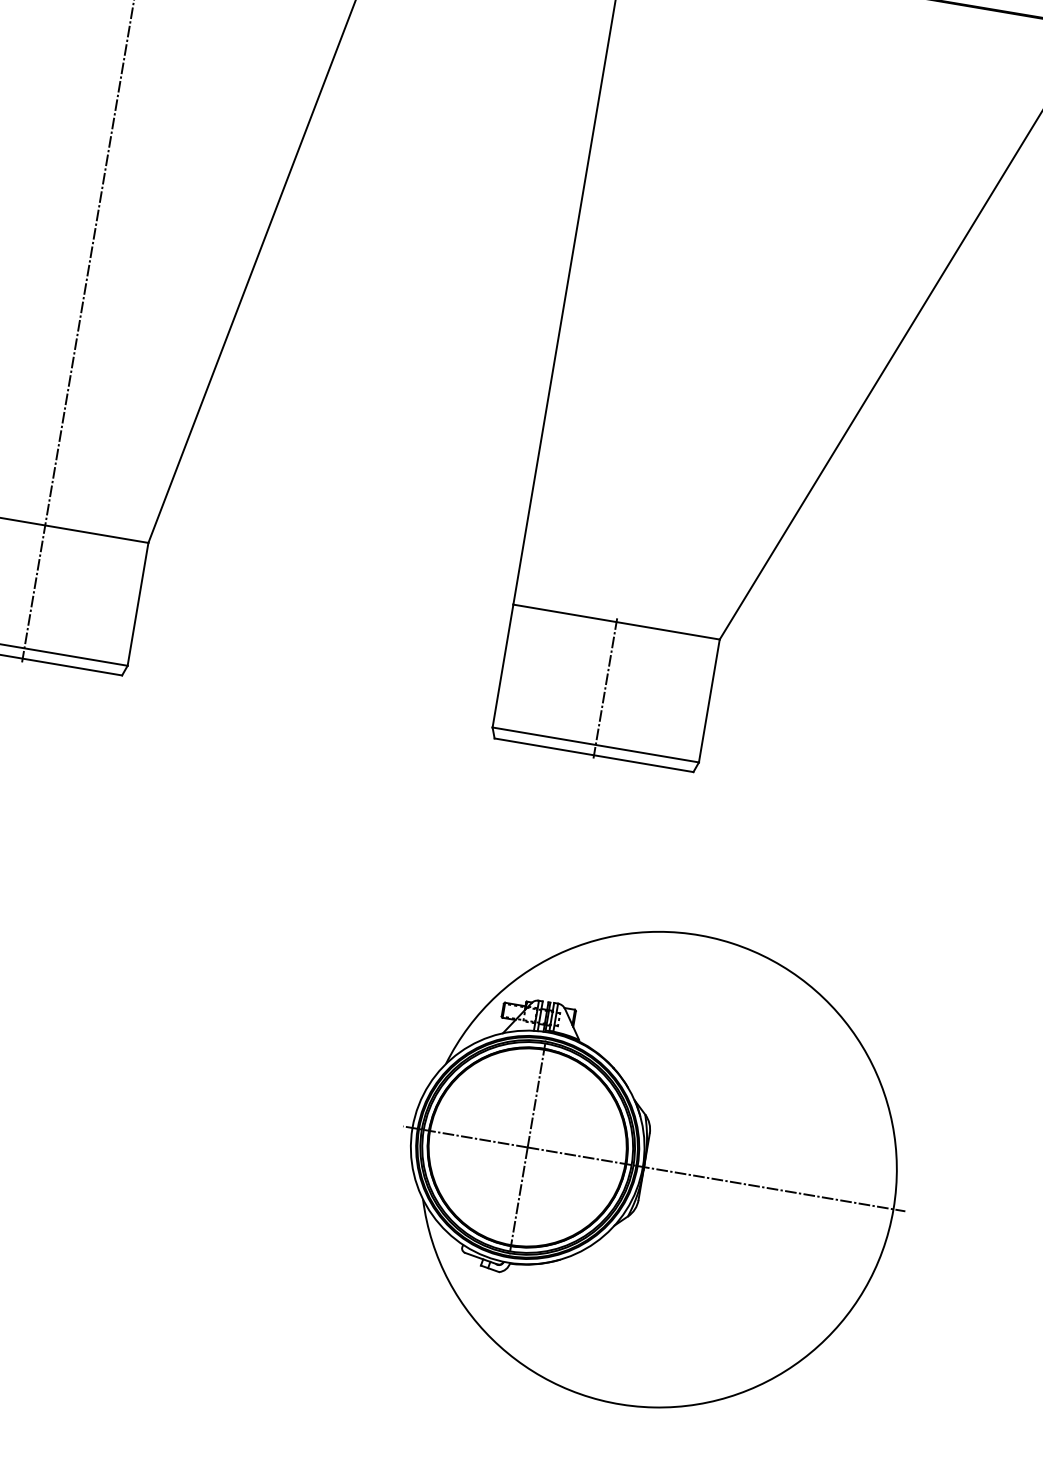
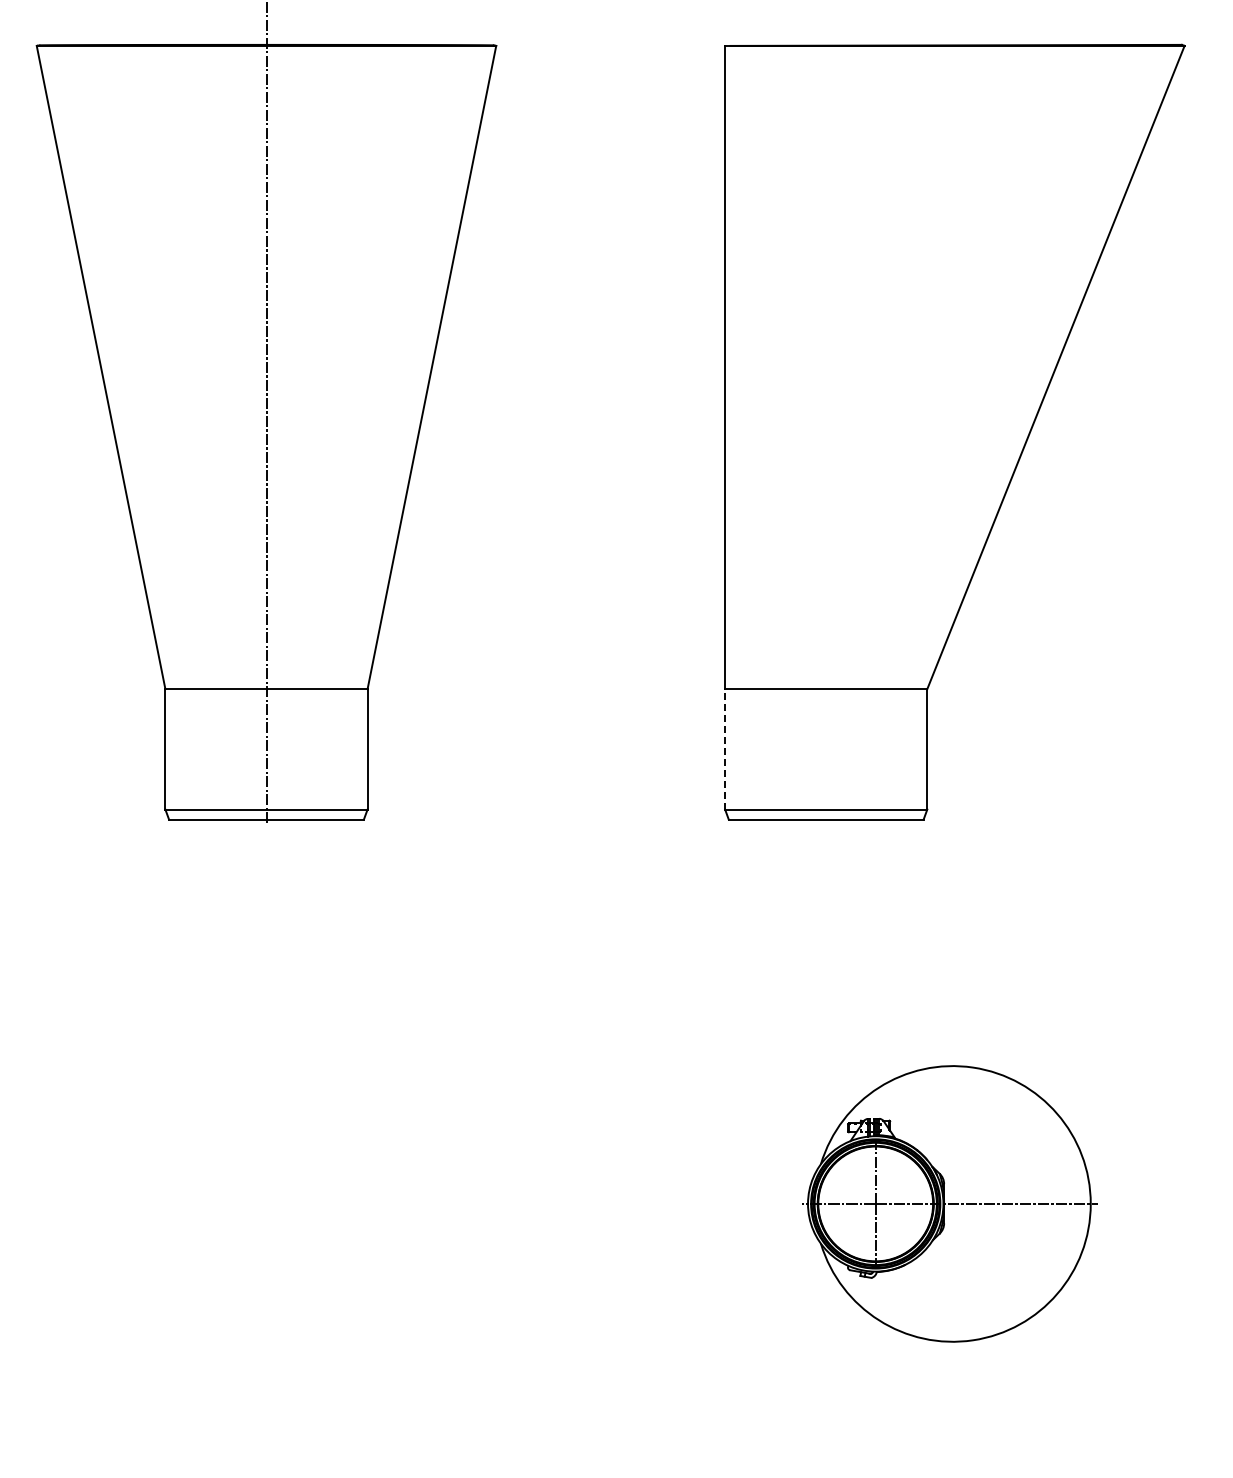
line: (503, 665) -> (725, 748), solid -> dashed
line: (605, 688) -> (826, 754), removed
part: (653, 1168) -> (949, 1203), size x0.6

